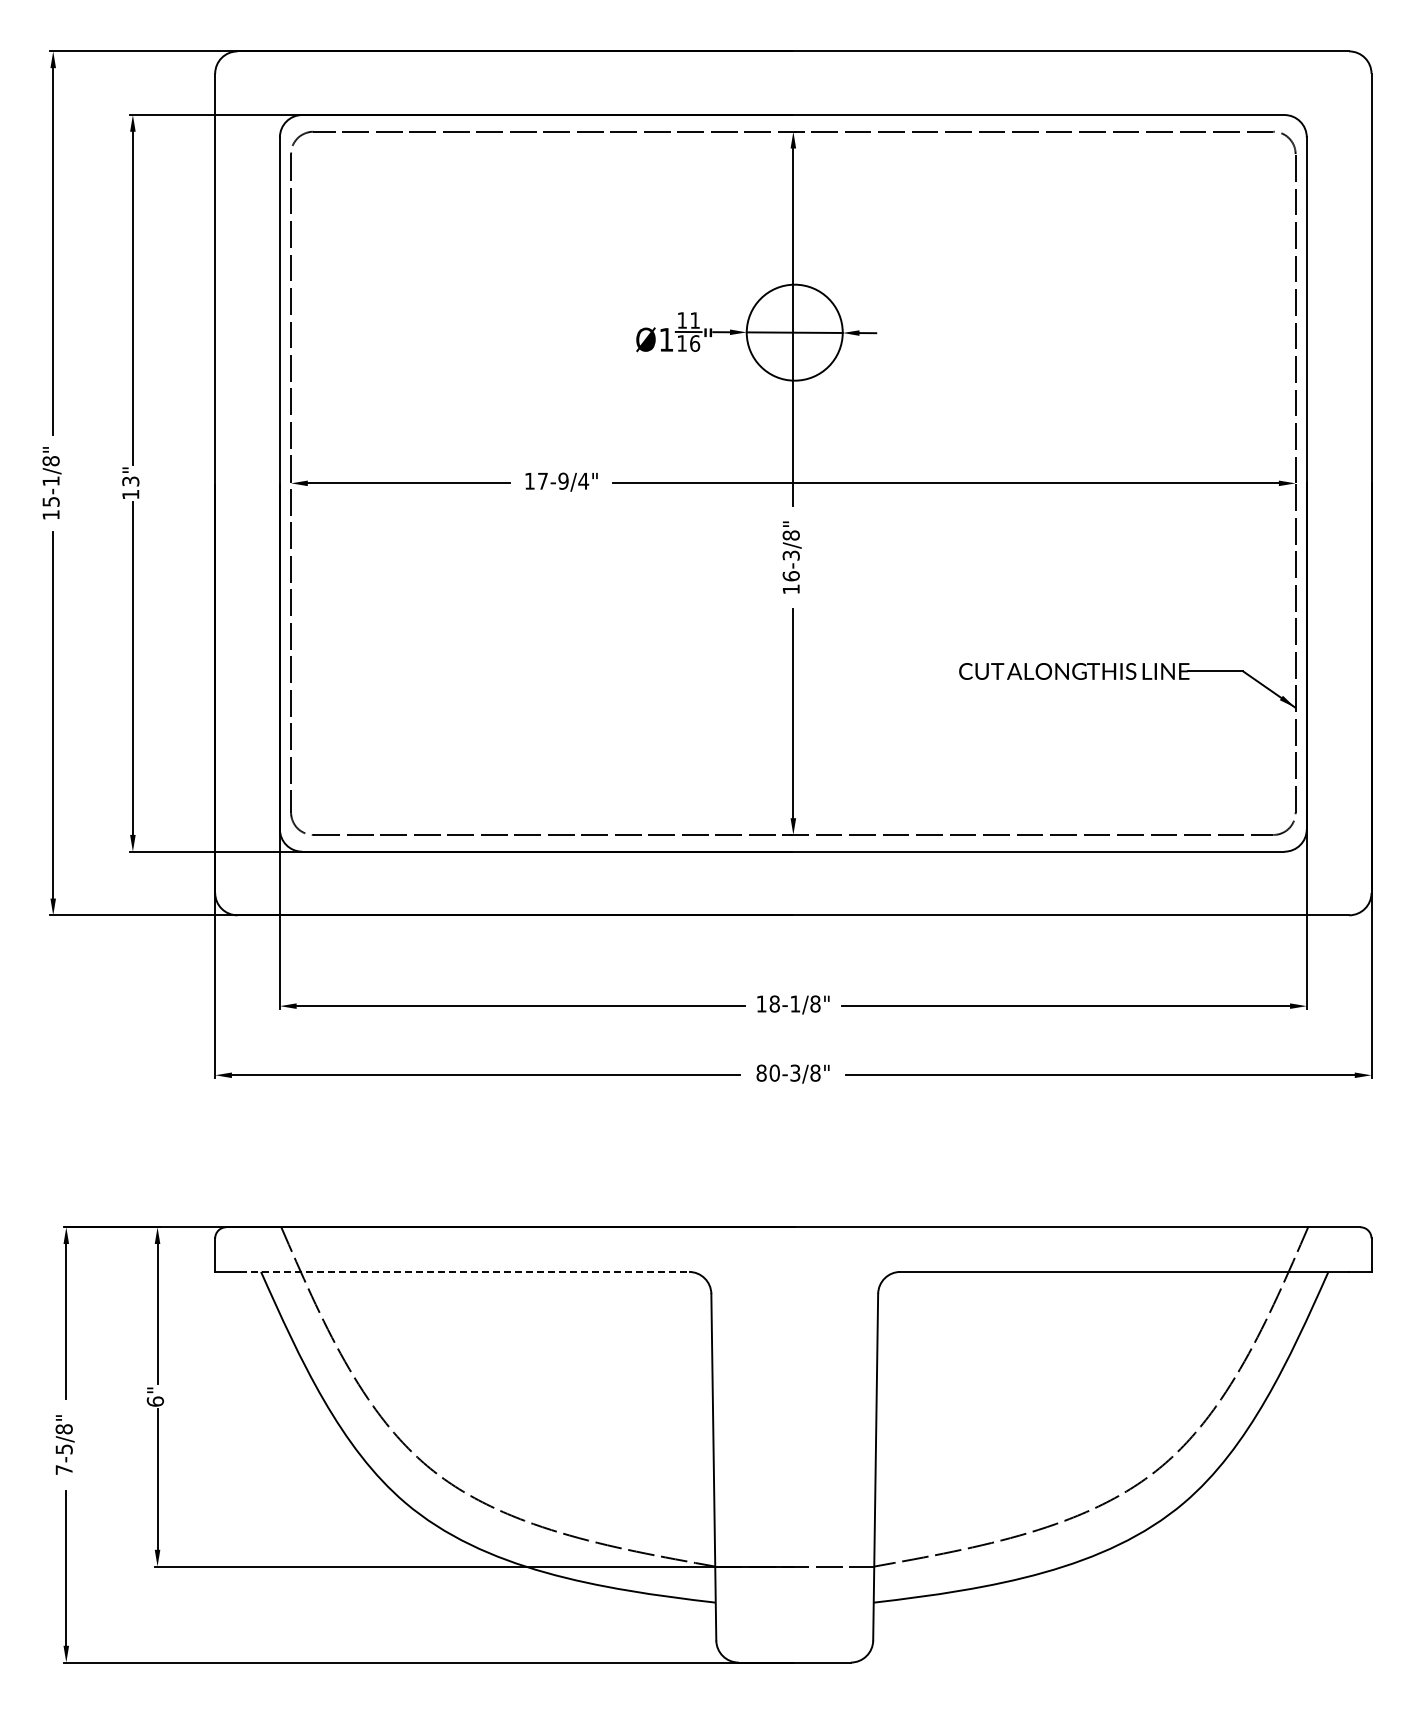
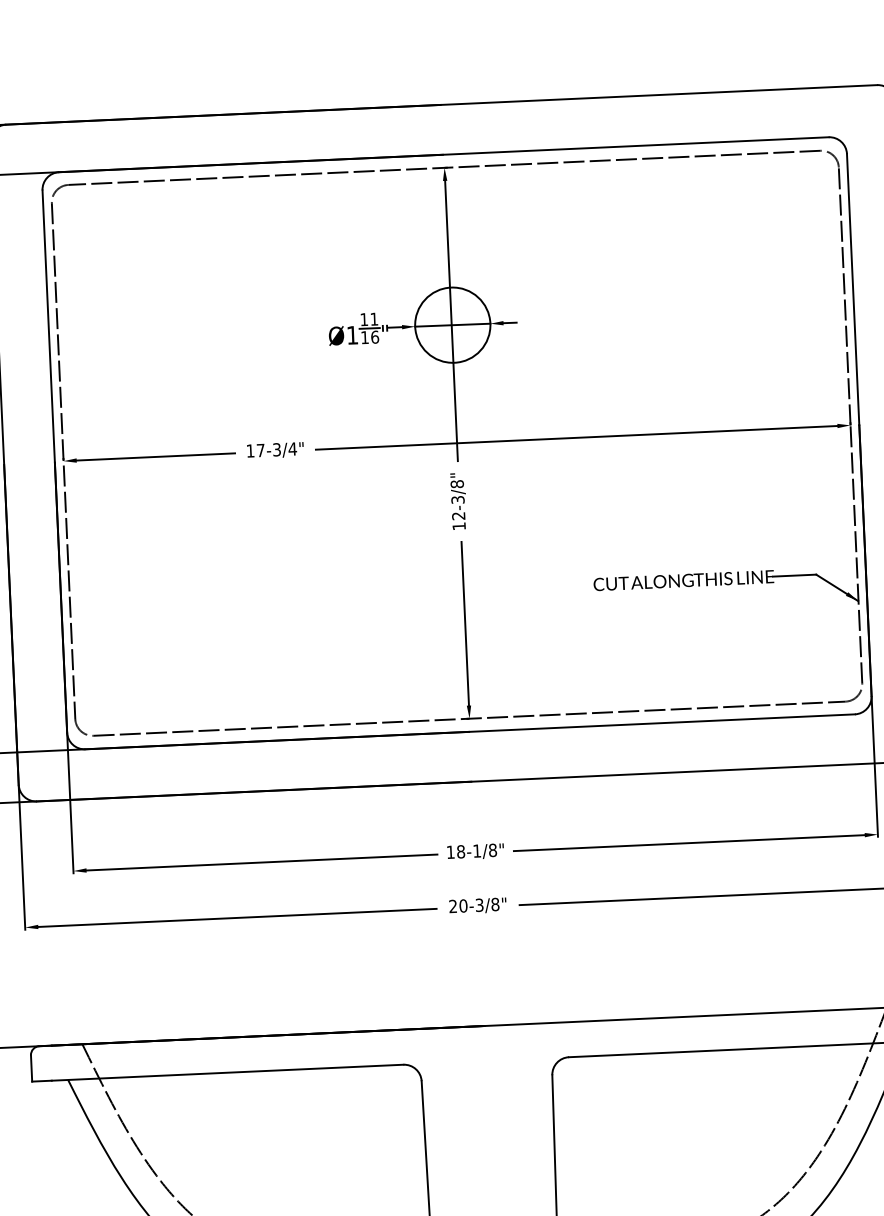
text: (563, 480) -> (276, 449), 17-9/4" -> 17-3/4"
text: (790, 576) -> (458, 516), 16-3/8" -> 12-3/8"
text: (761, 1072) -> (453, 905), 80-3/8" -> 20-3/8"
line: (465, 1271) -> (228, 1072), dashed -> solid

